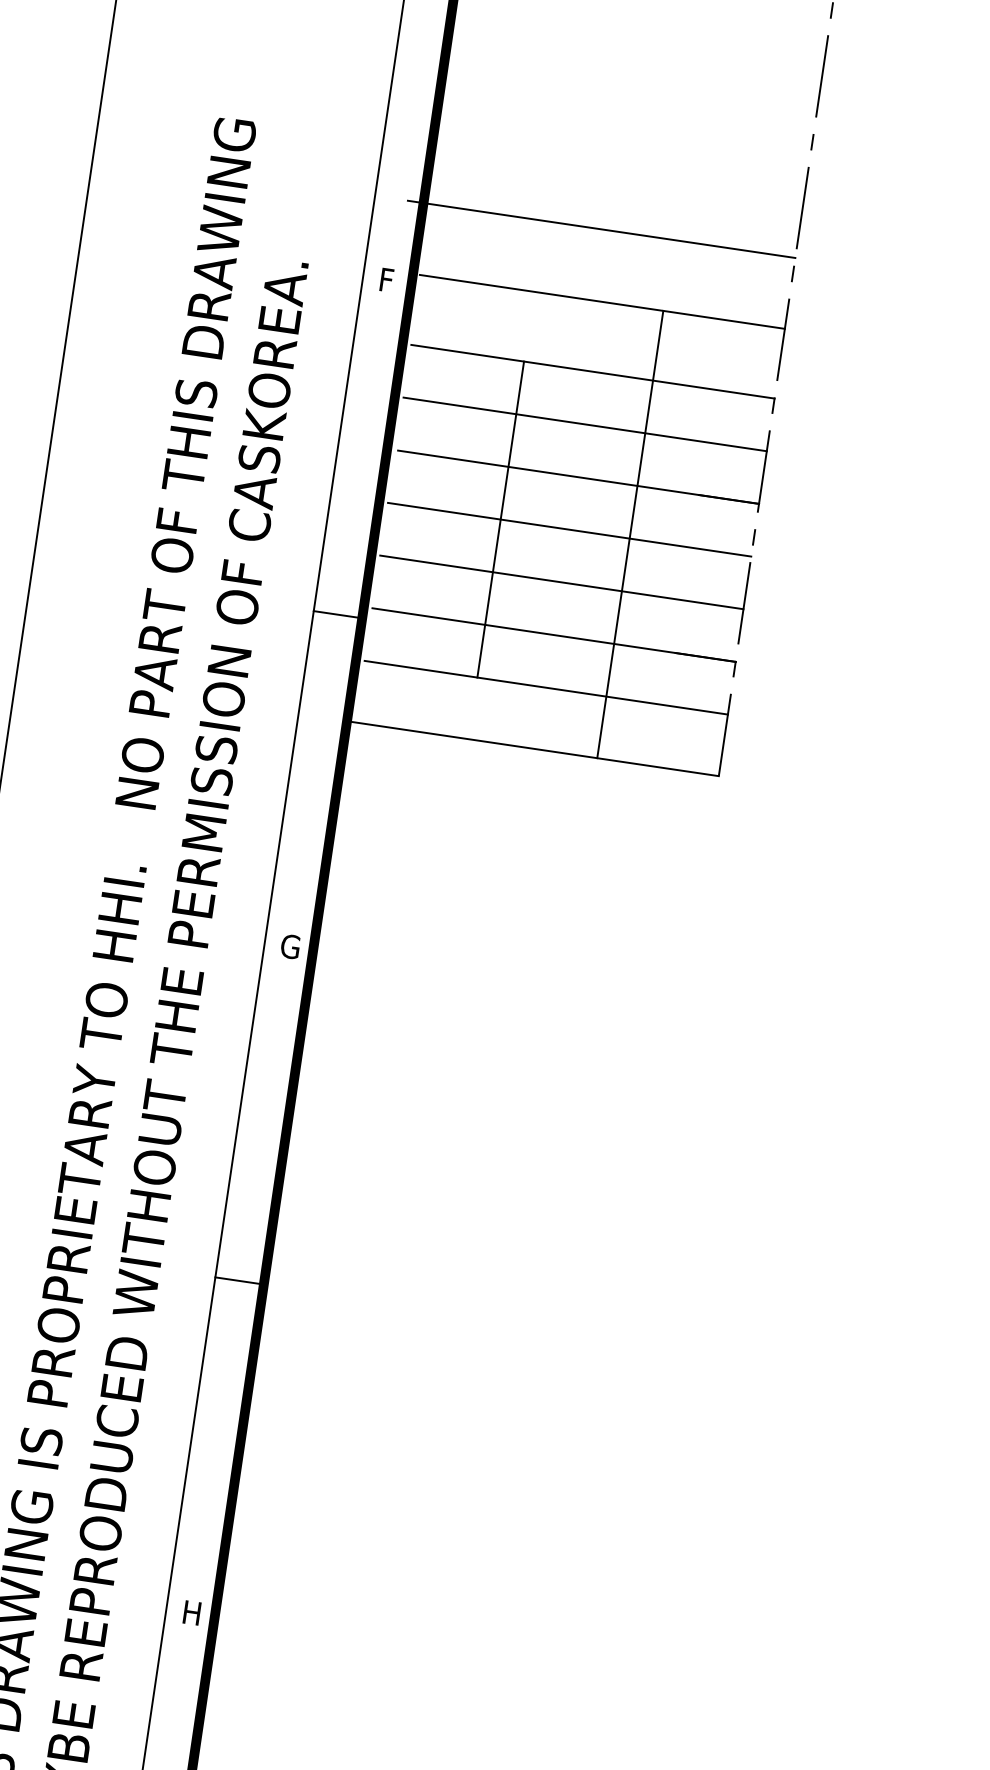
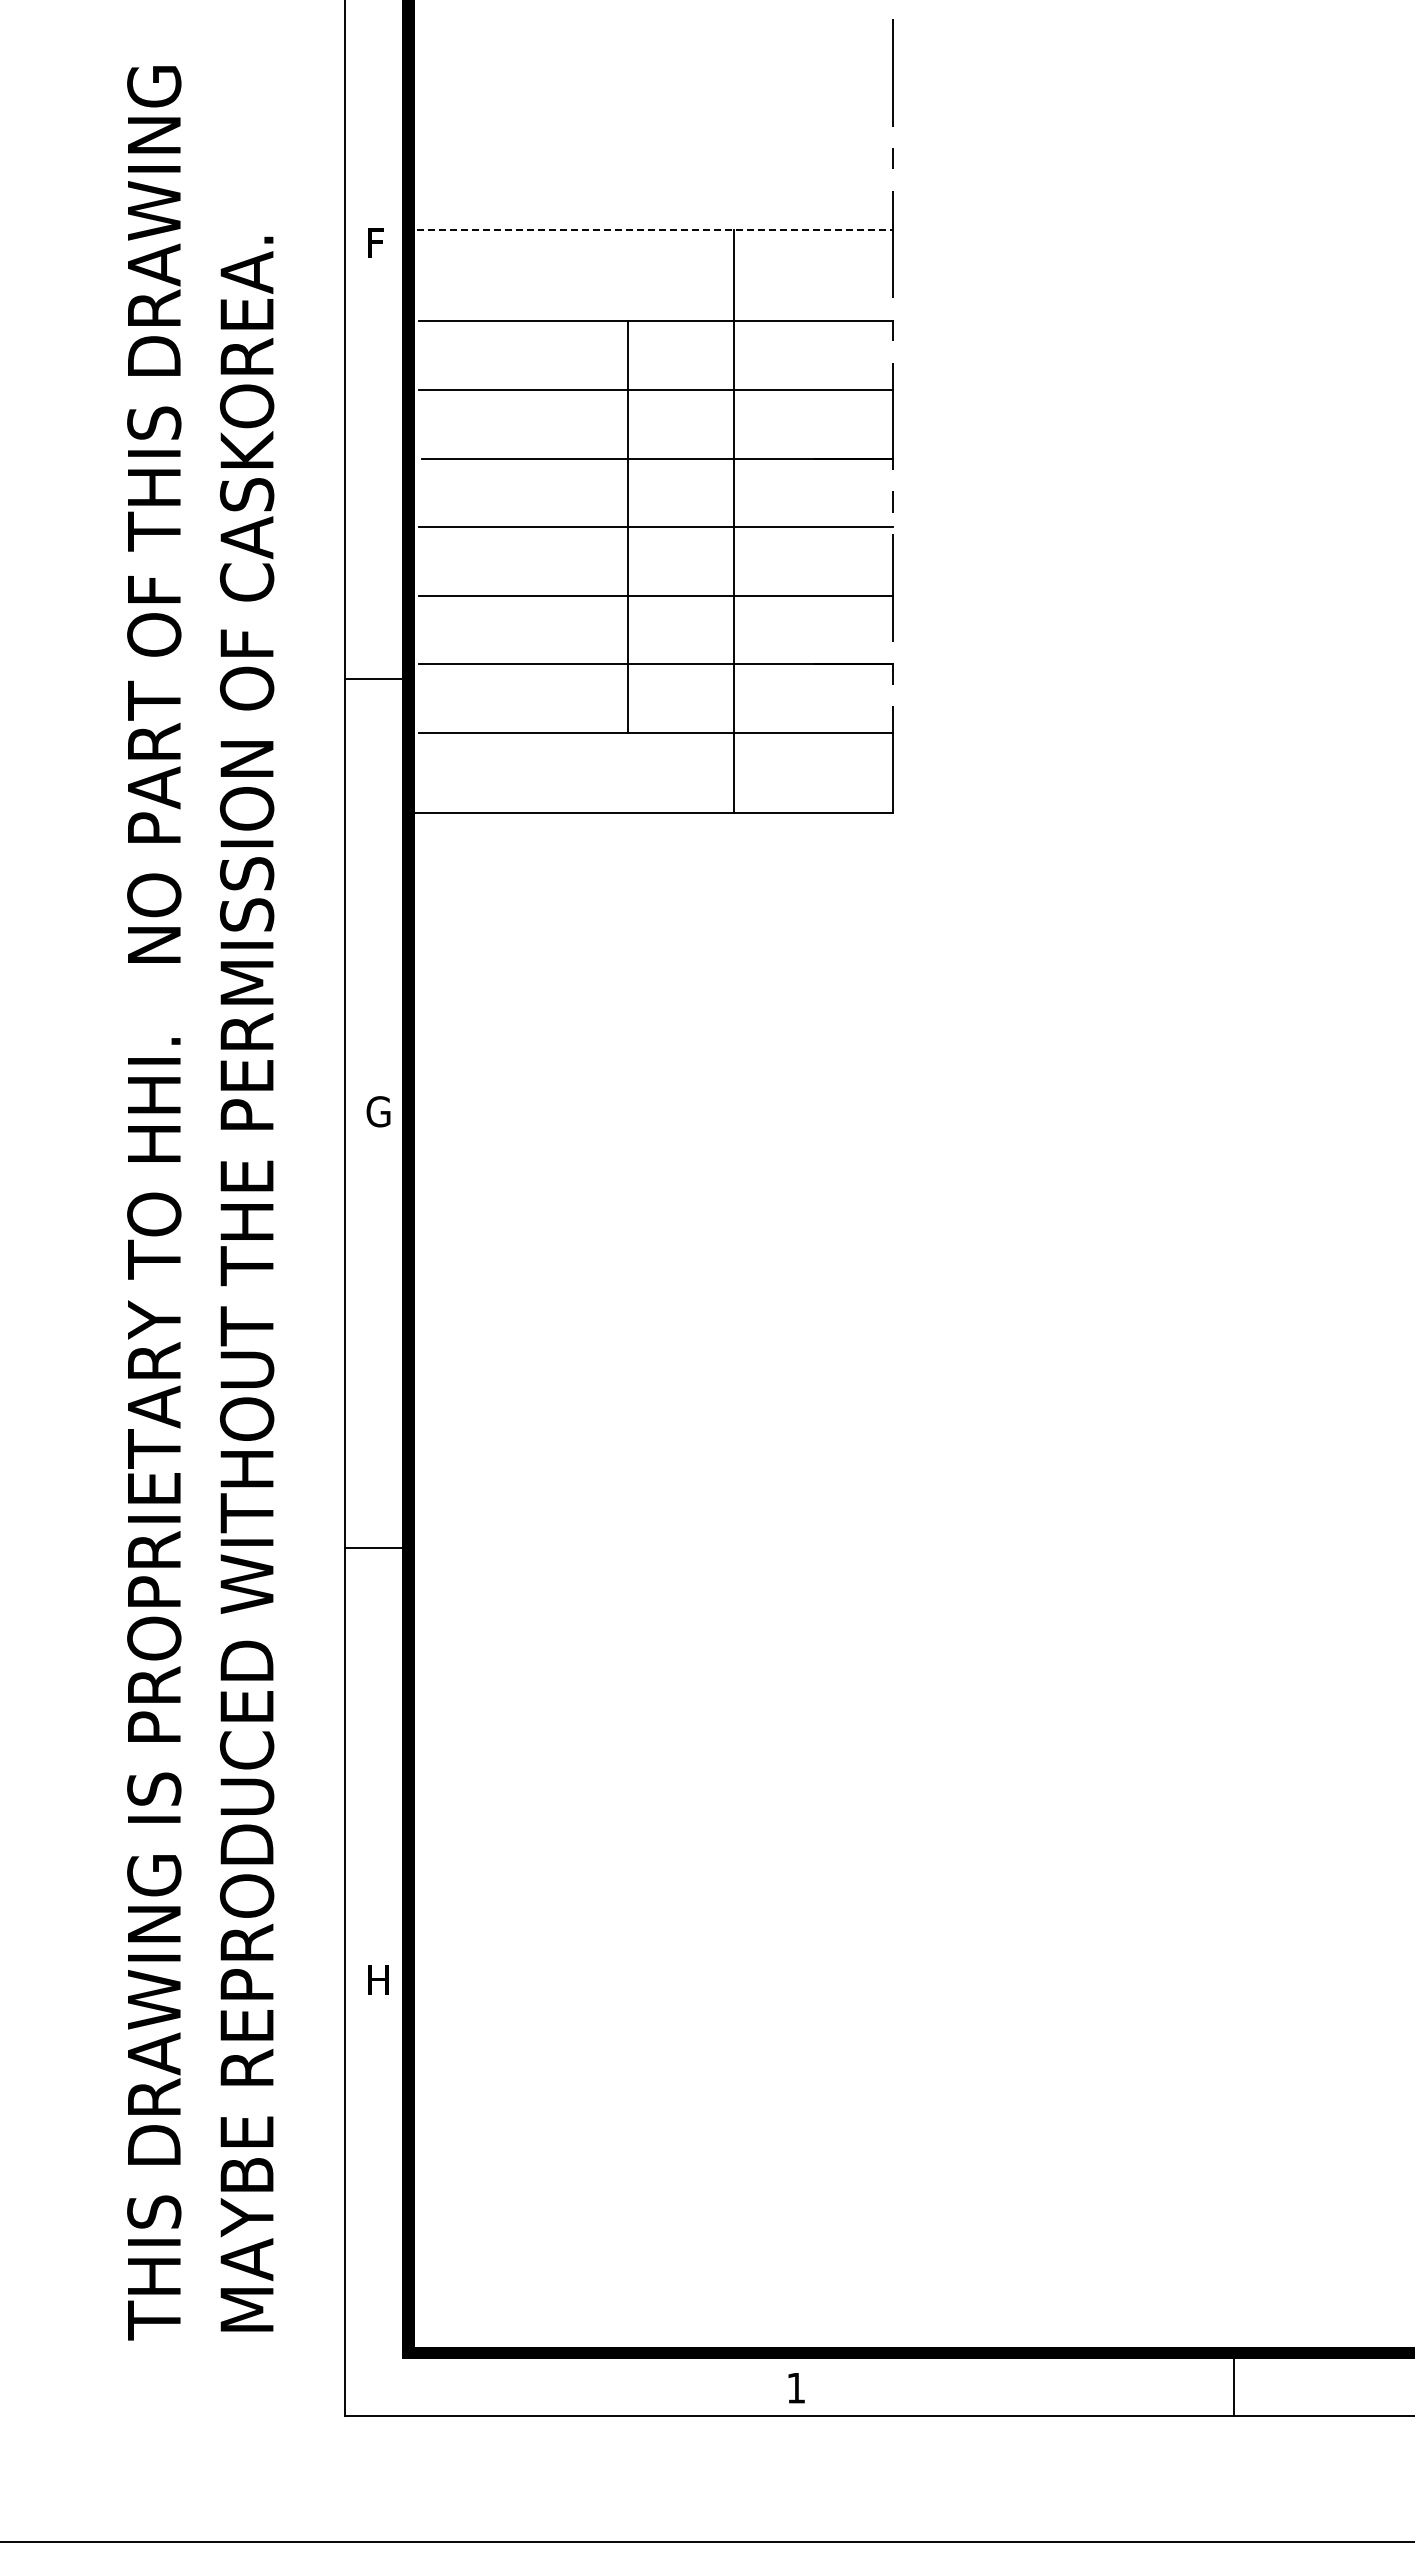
line: (600, 228) -> (639, 137), removed
line: (602, 302) -> (655, 230), solid -> dashed
line: (500, 519) -> (628, 527), moved

